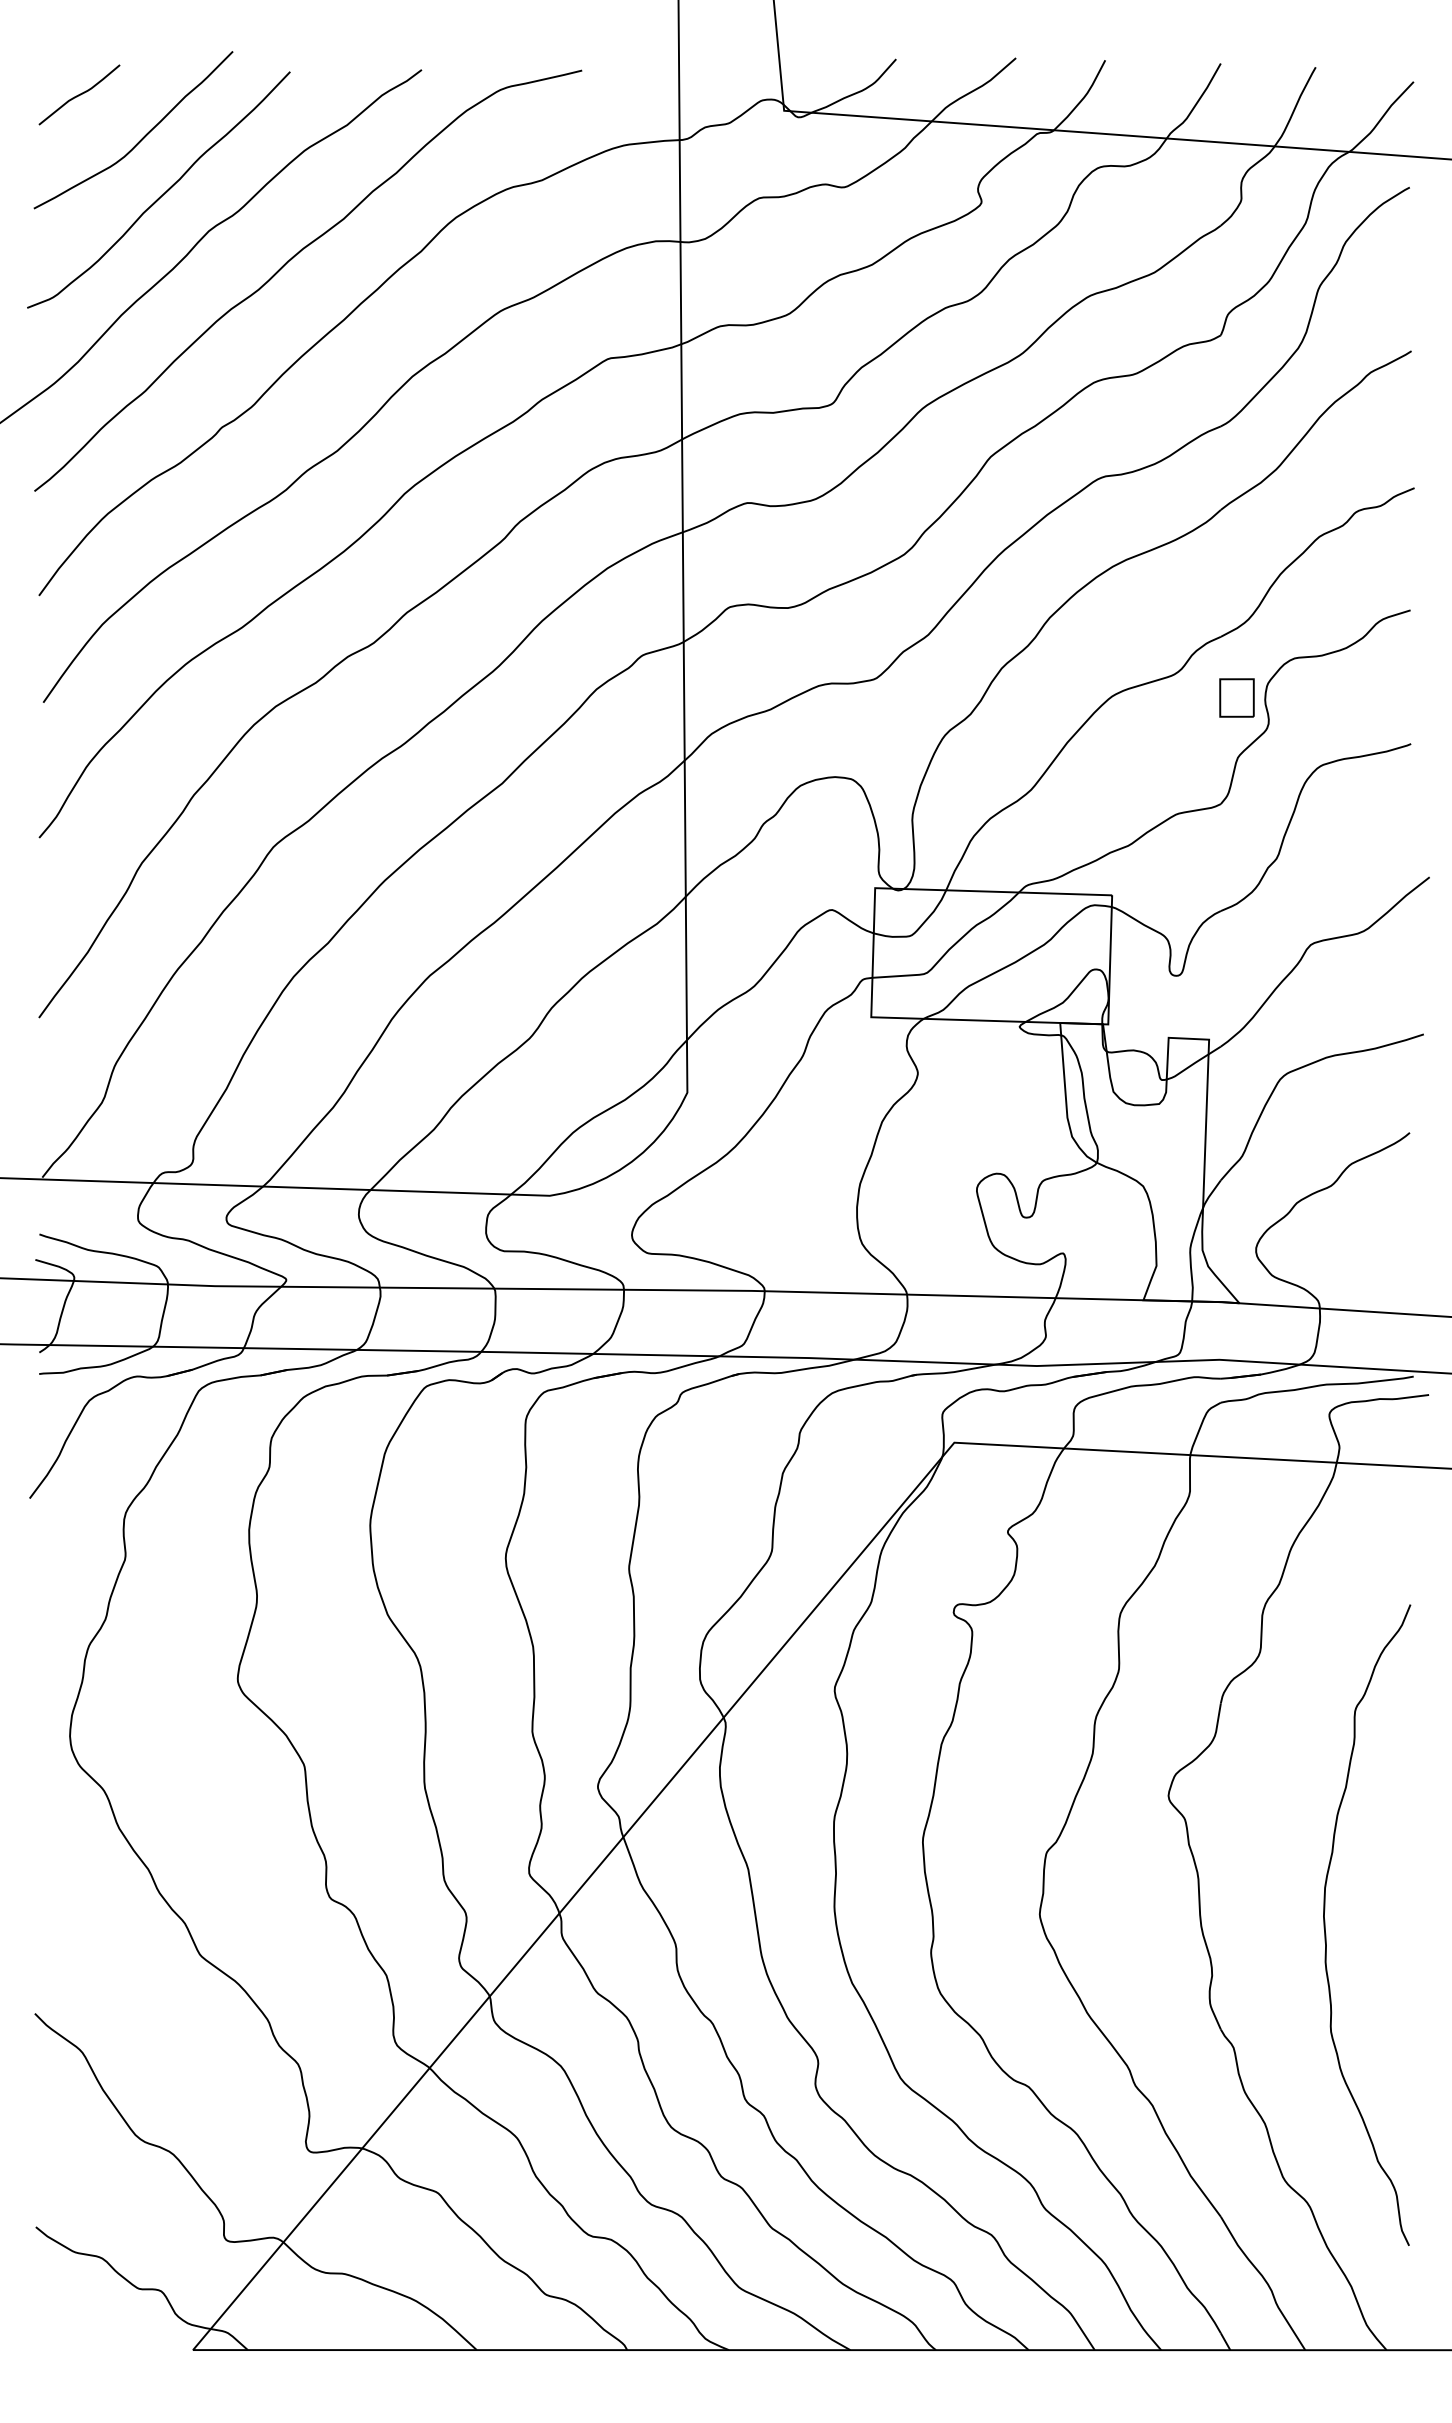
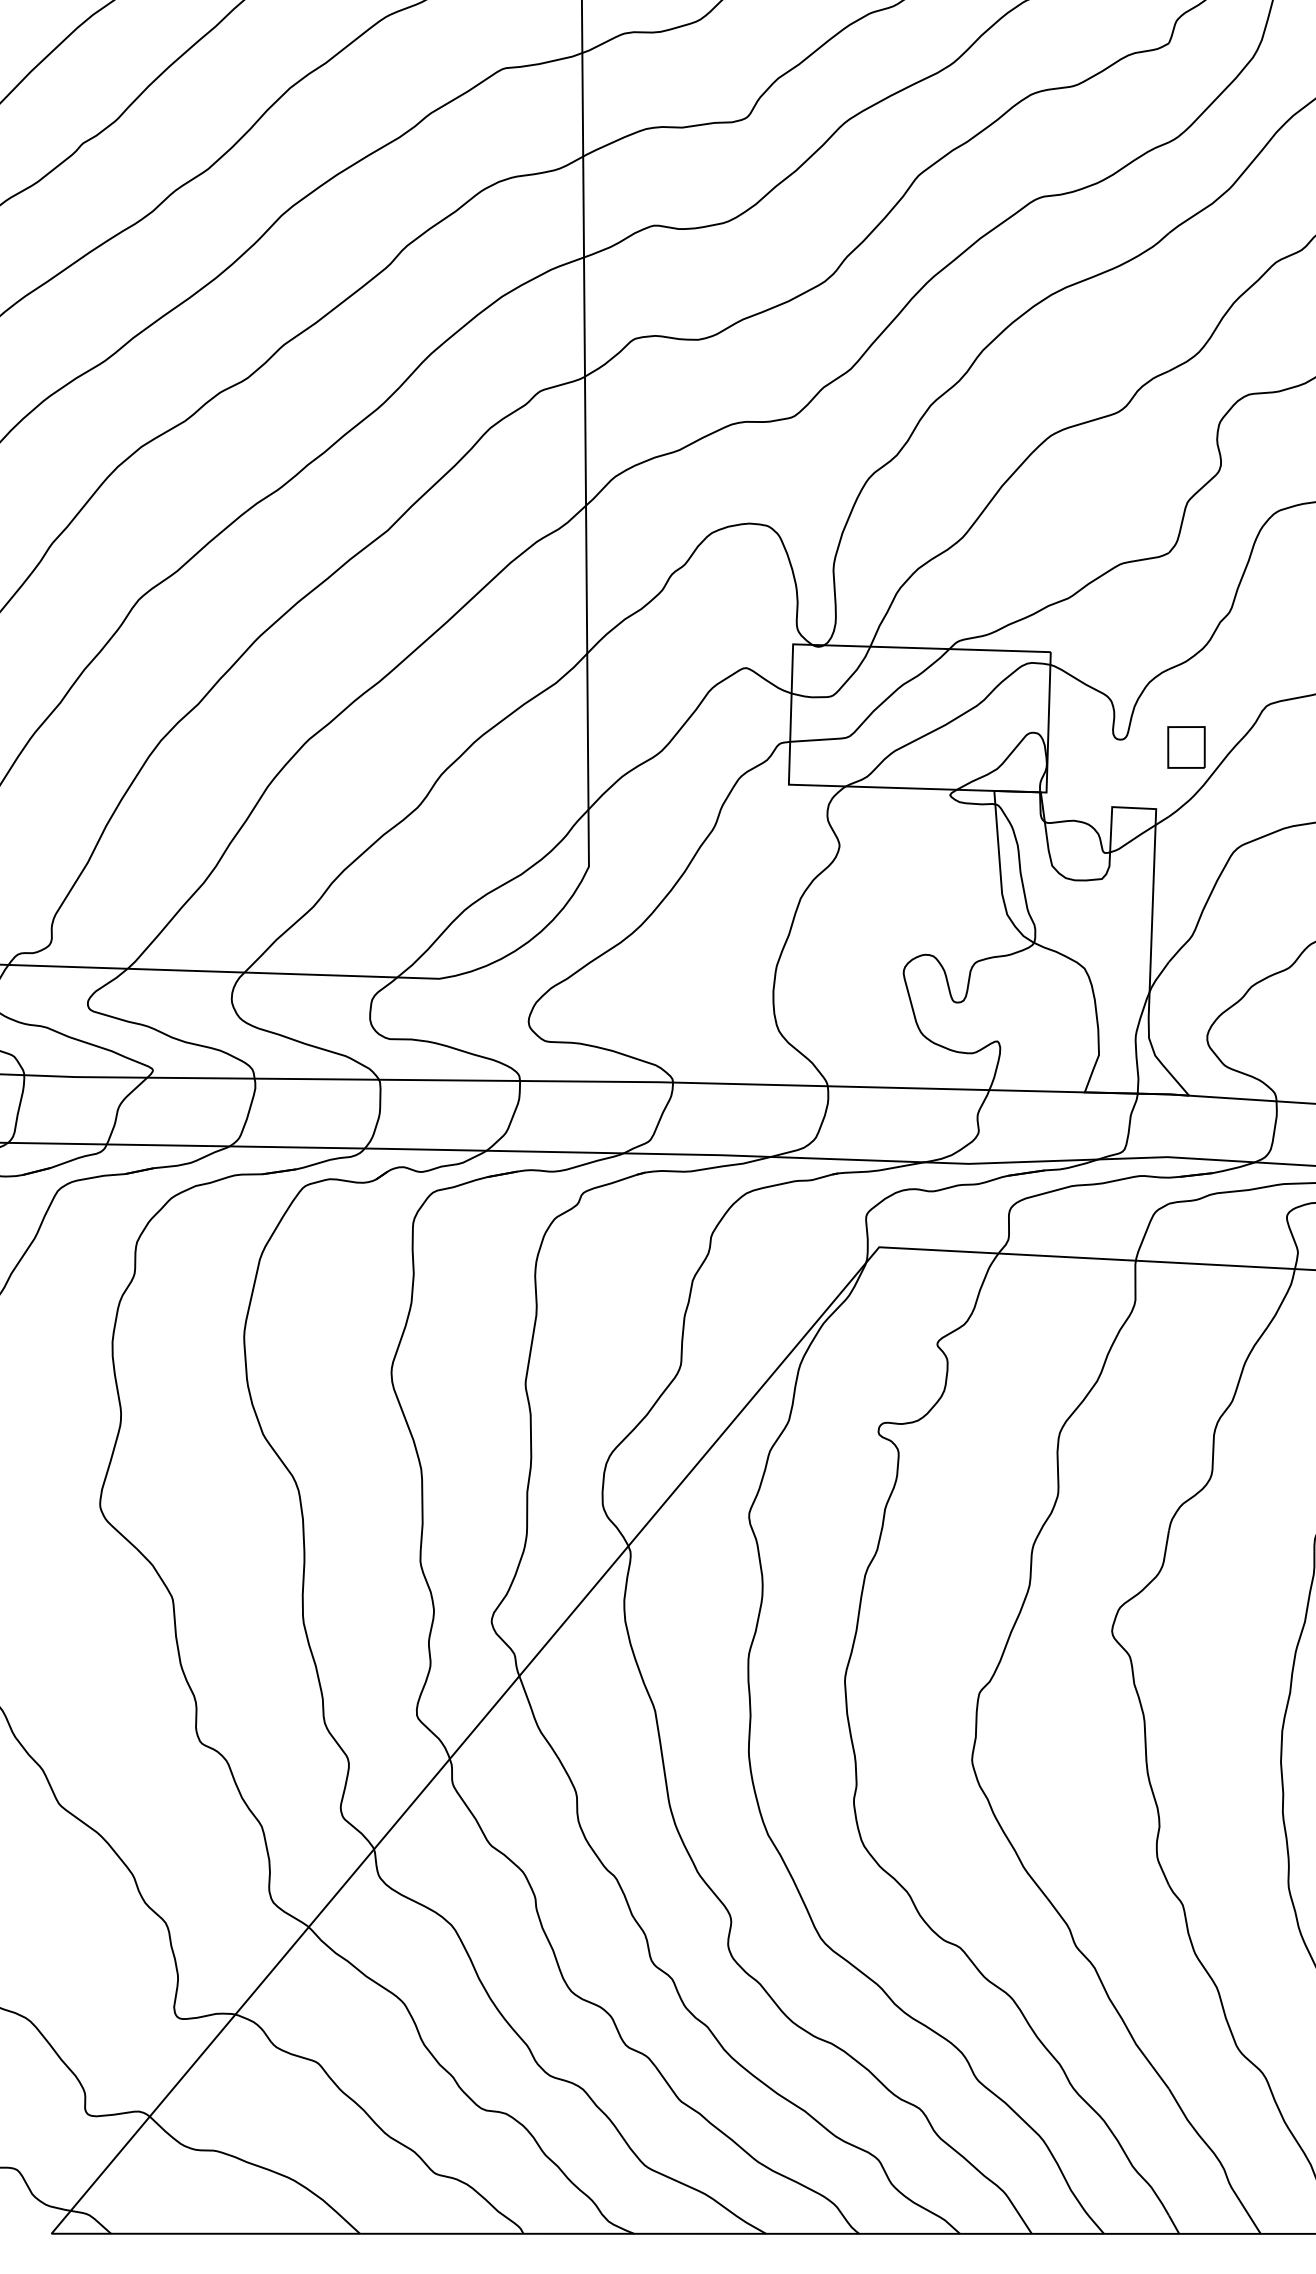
part: (1236, 697) -> (1185, 746), moved

